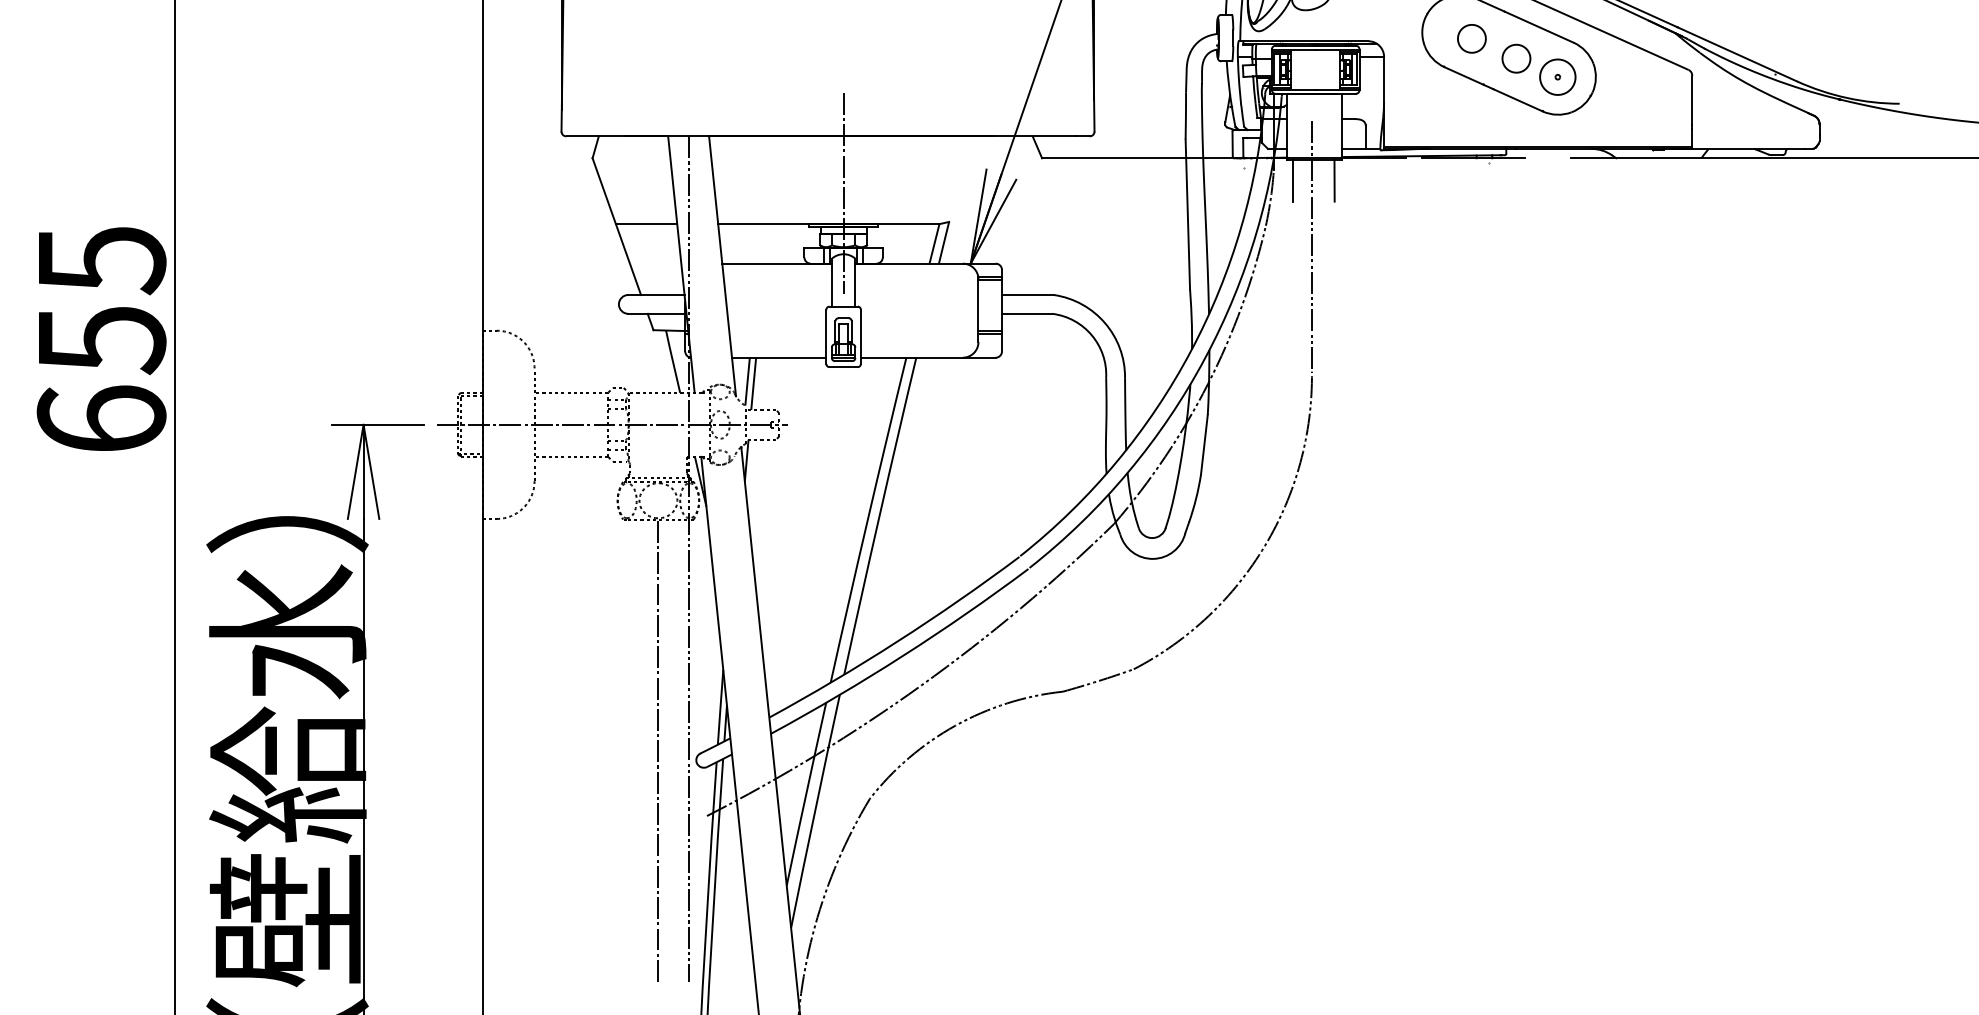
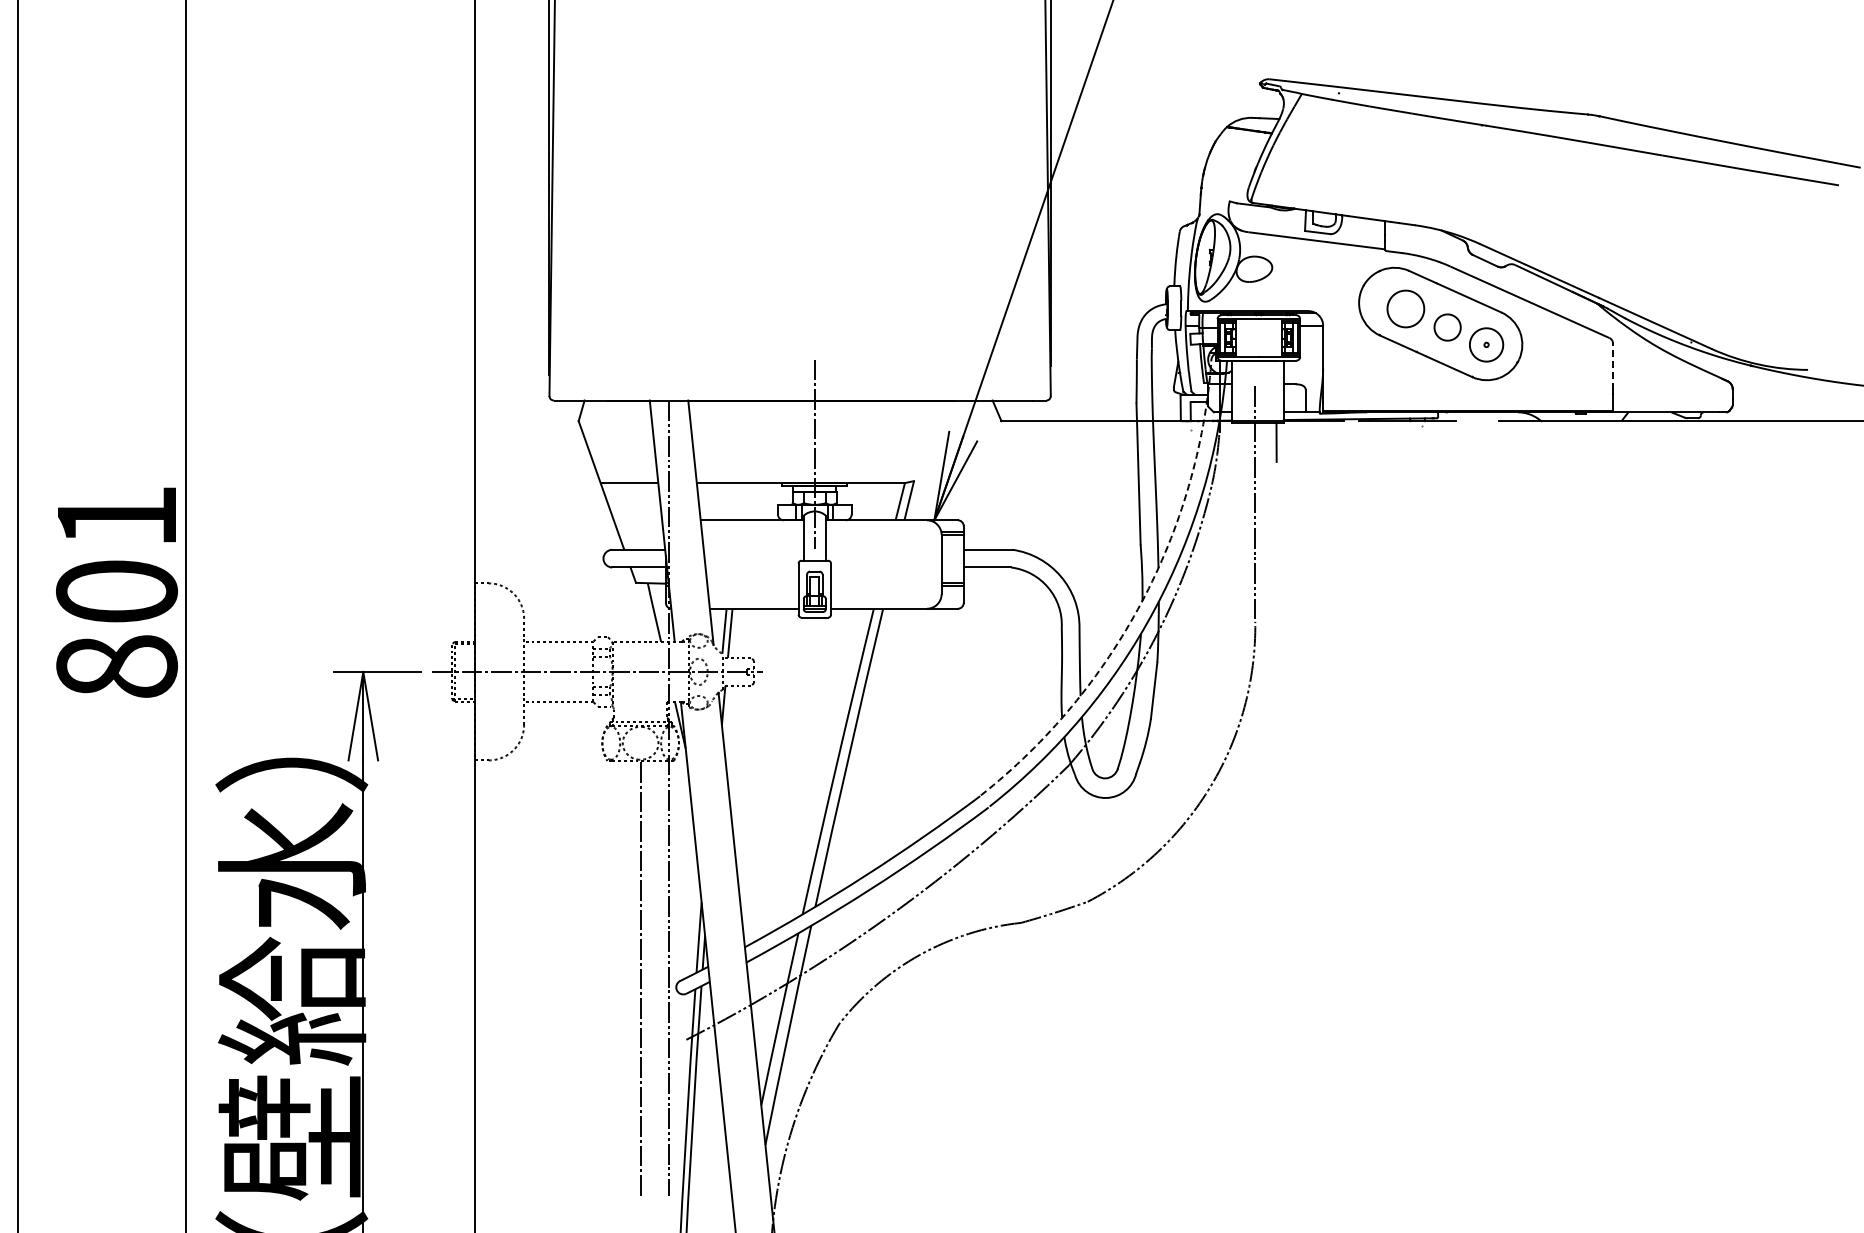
part: (1471, 38) -> (1405, 308), size x1.4
line: (1692, 100) -> (1613, 366), solid -> dashed
line: (1293, 180) -> (1237, 442), removed
text: (101, 339) -> (116, 591), 655 -> 801
arc: (1190, 351) -> (1141, 602), solid -> dashed

